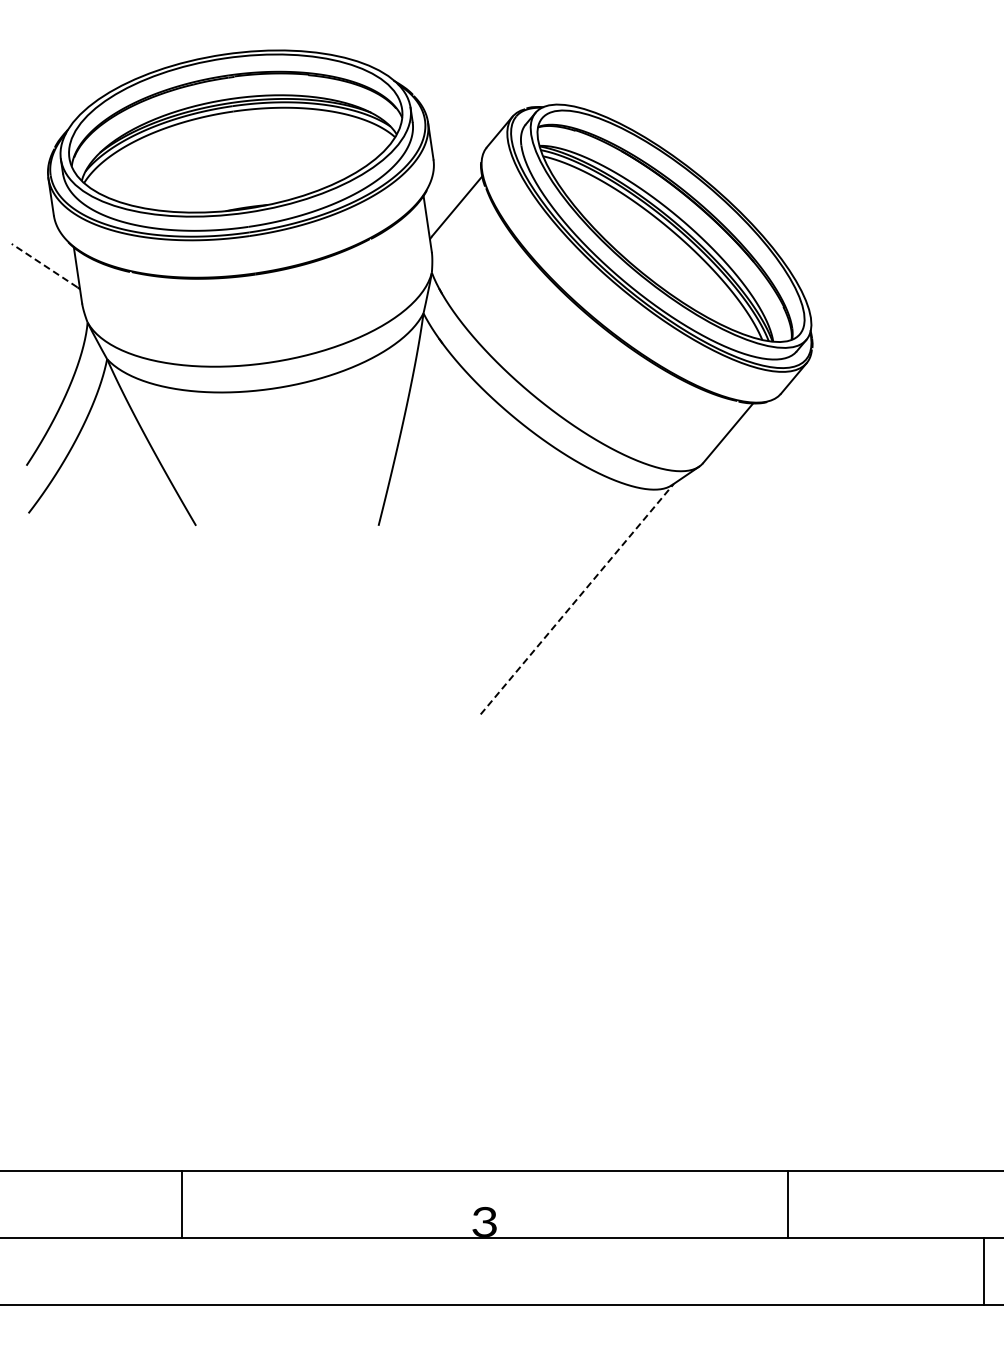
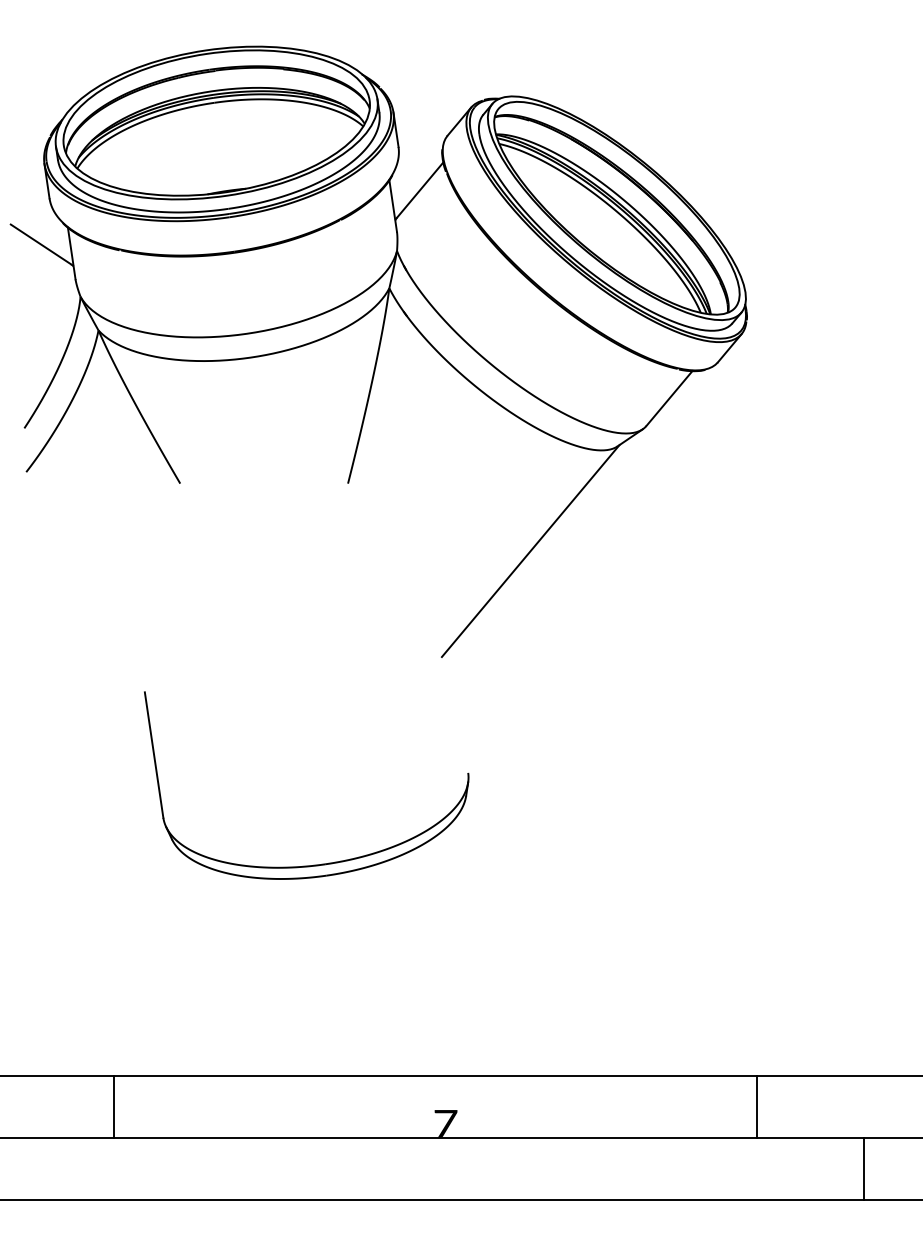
line: (44, 265) -> (40, 244), dashed -> solid
line: (577, 598) -> (530, 550), dashed -> solid
part: (347, 939) -> (319, 863), added
line: (181, 1203) -> (113, 1106), moved
line: (788, 1203) -> (757, 1106), moved
text: (484, 1221) -> (445, 1123), 3 -> 7
line: (984, 1270) -> (864, 1168), moved

